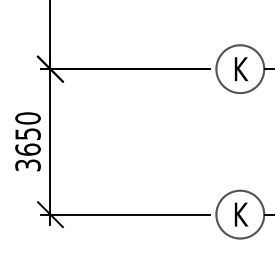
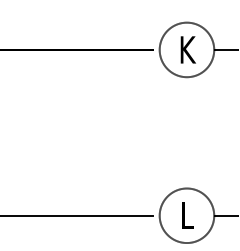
text: (241, 214) -> (188, 215), K -> L

